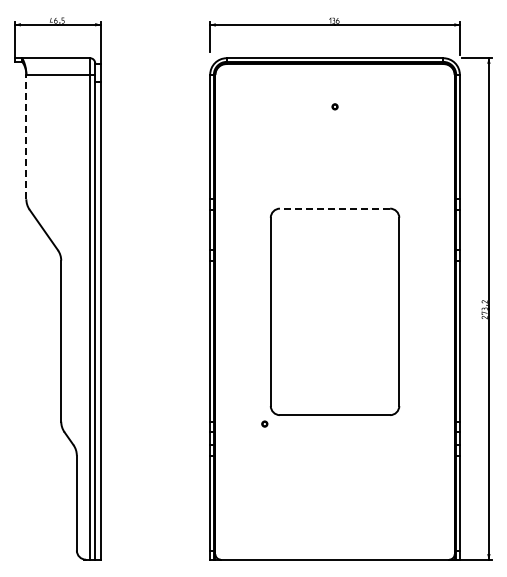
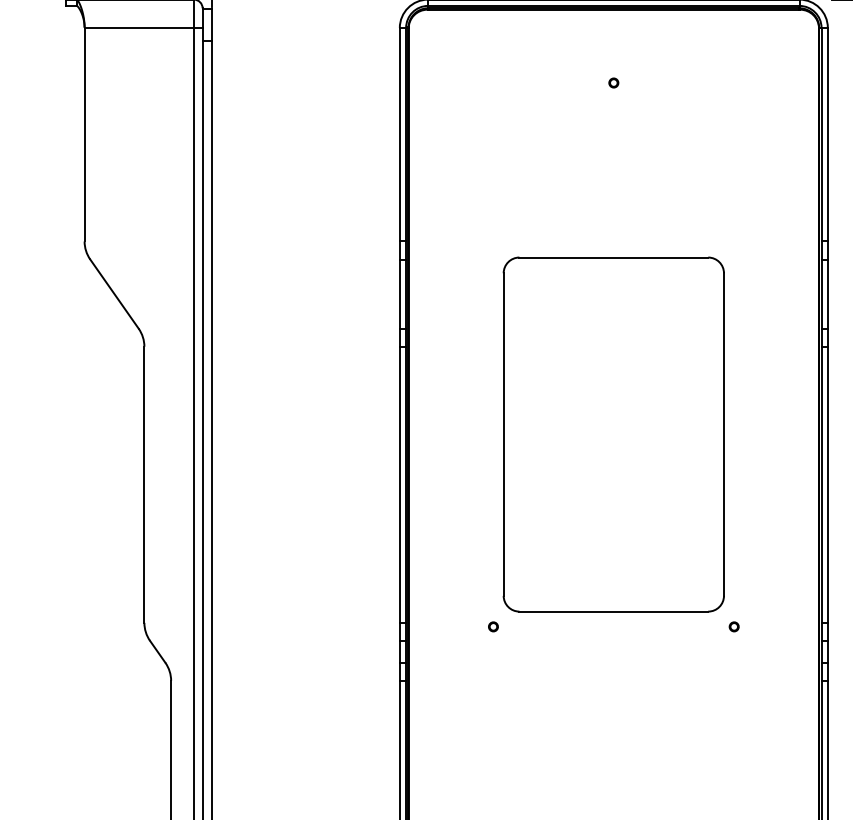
line: (26, 136) -> (84, 133), dashed -> solid
line: (334, 208) -> (612, 257), dashed -> solid
part: (404, 423) -> (732, 625), added

